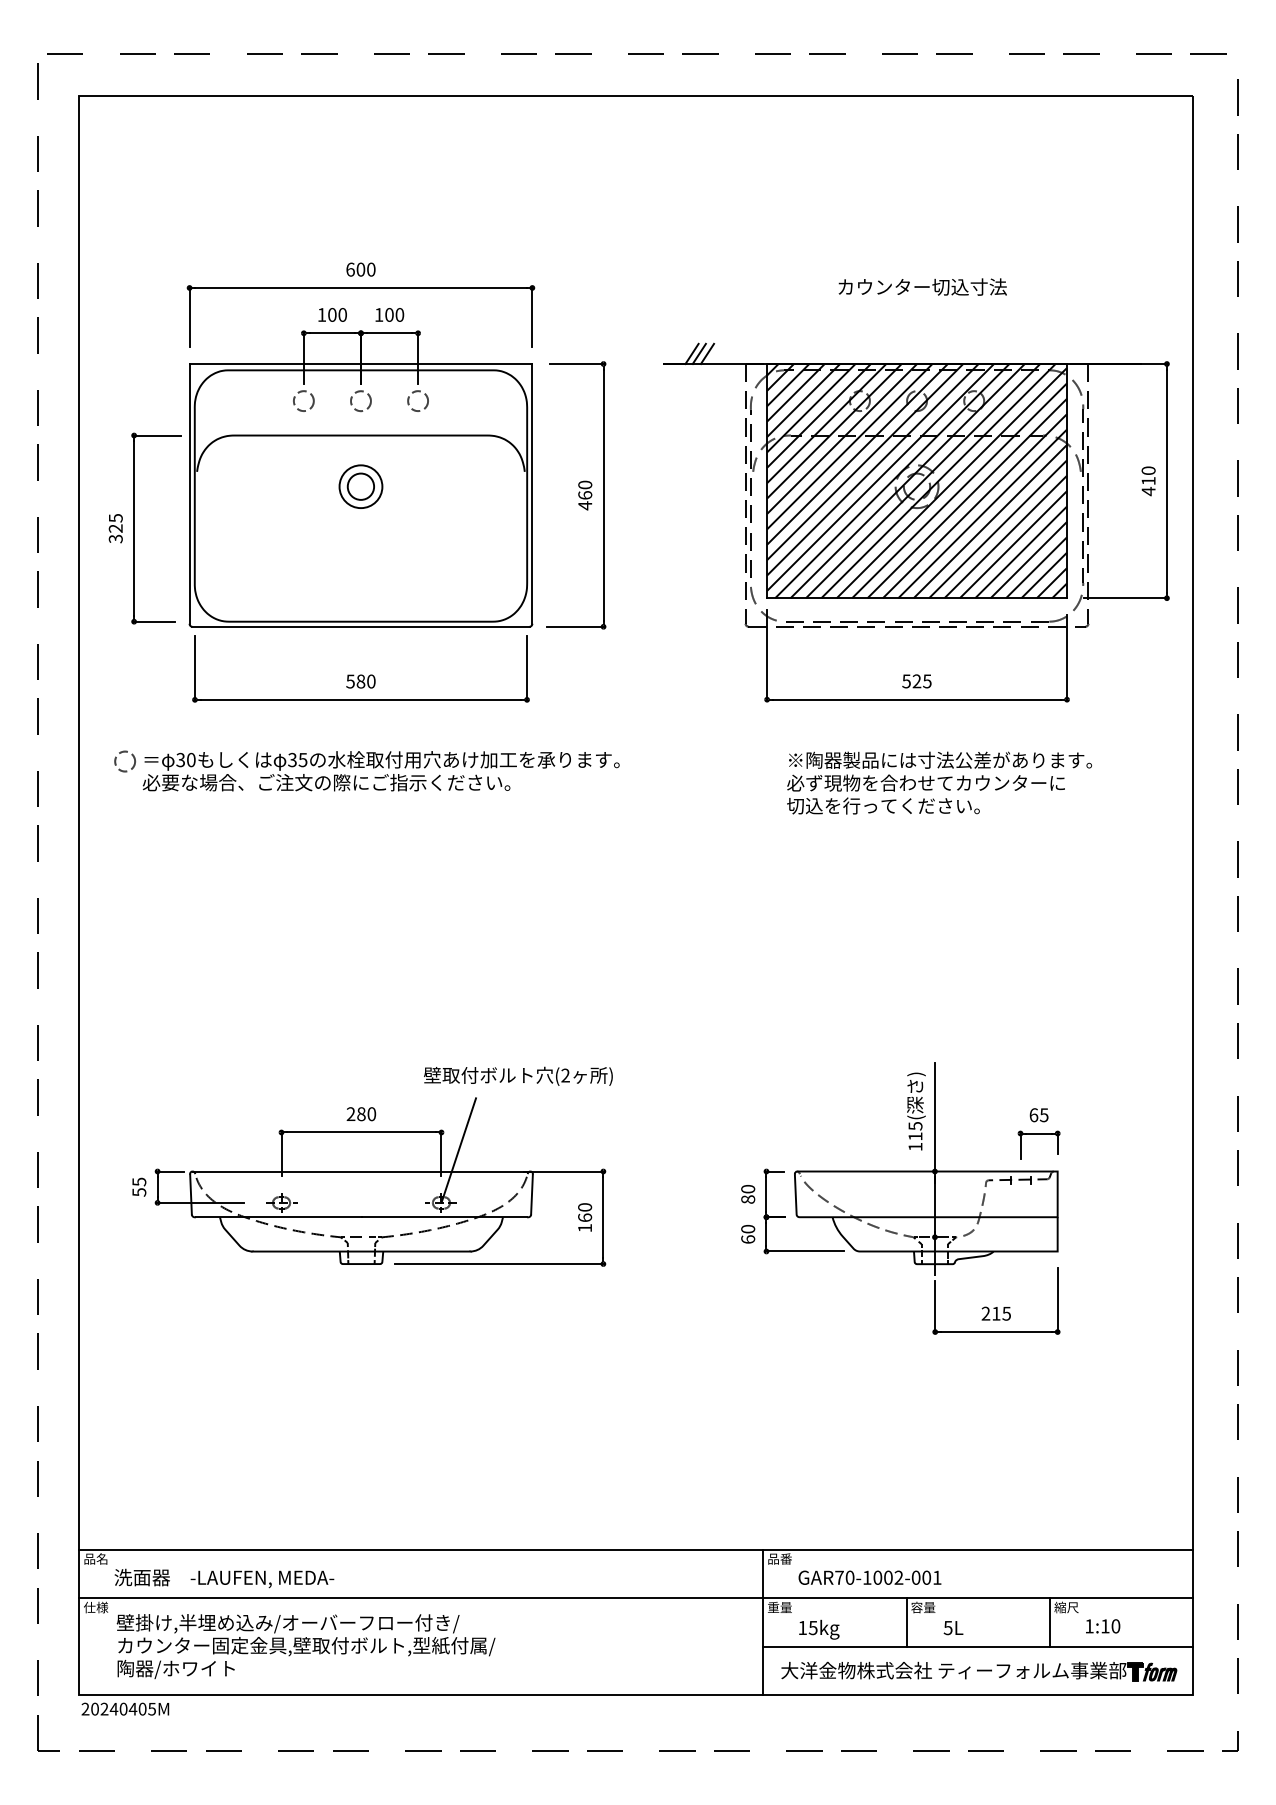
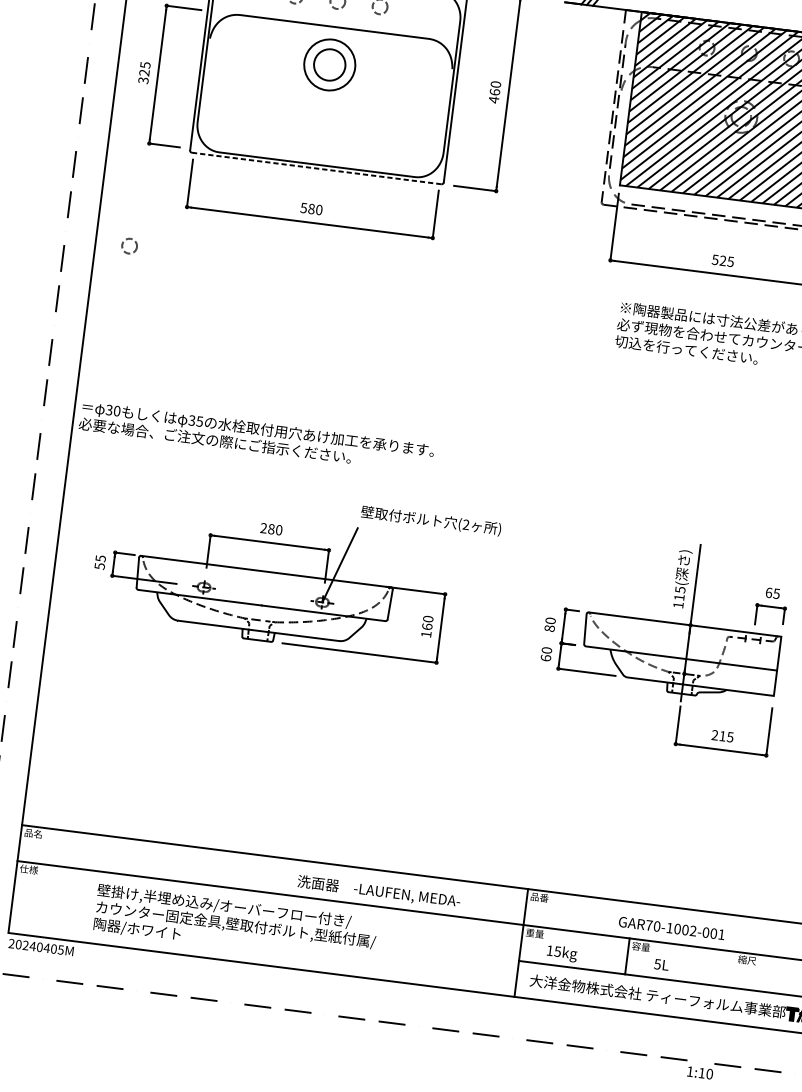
part: (360, 486) -> (329, 64), size x1.6
line: (360, 626) -> (316, 168), solid -> dashed
text: (380, 771) -> (256, 437), moved
text: (518, 1075) -> (431, 520), moved
text: (869, 1577) -> (671, 928), moved
text: (224, 1578) -> (379, 891), moved
line: (1050, 1622) -> (733, 969), removed
text: (1103, 1626) -> (700, 1073), moved
text: (305, 1646) -> (235, 924), moved

